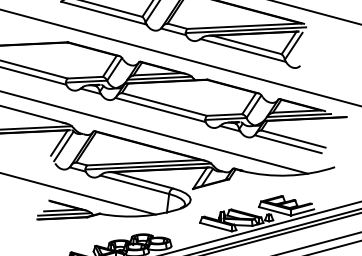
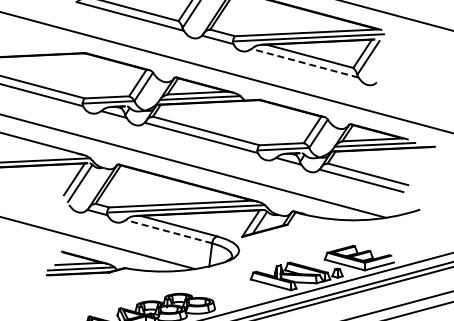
line: (242, 50) -> (304, 63), solid -> dashed
line: (134, 184) -> (168, 231), solid -> dashed

